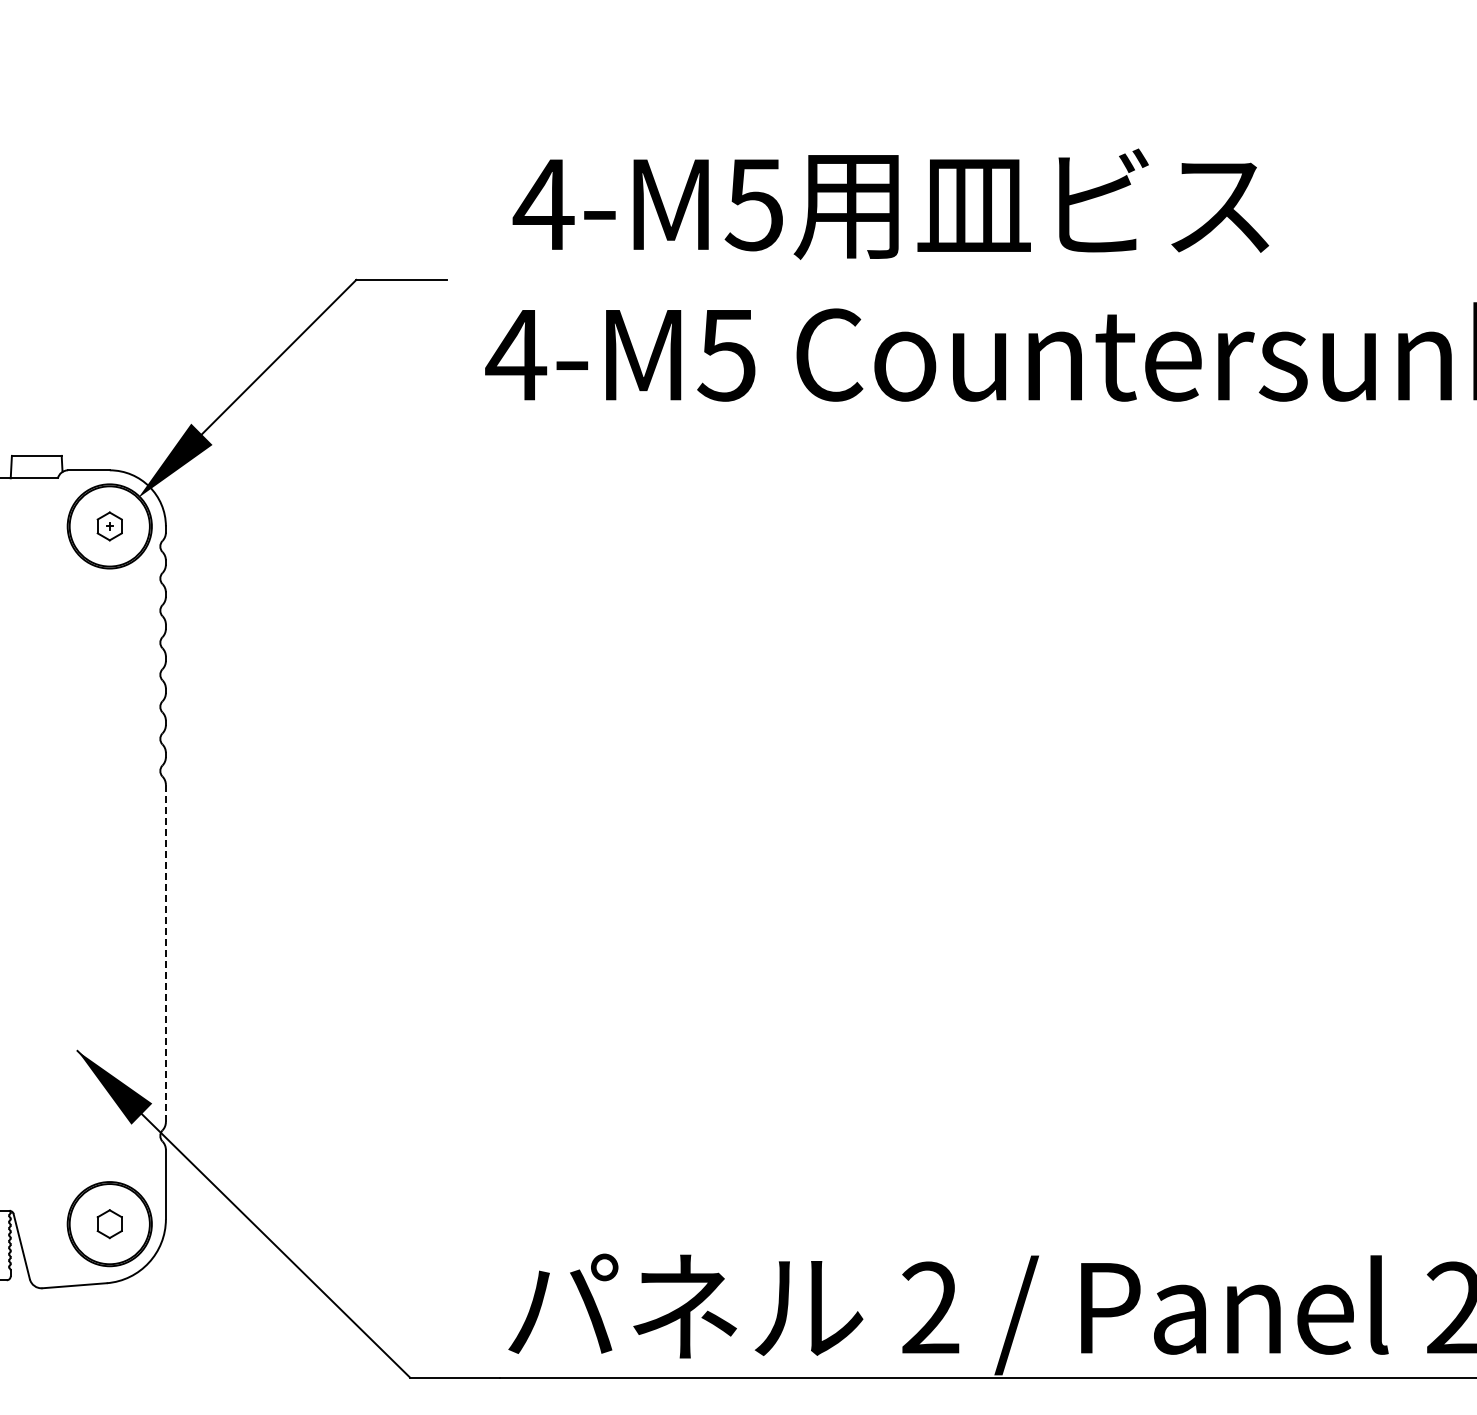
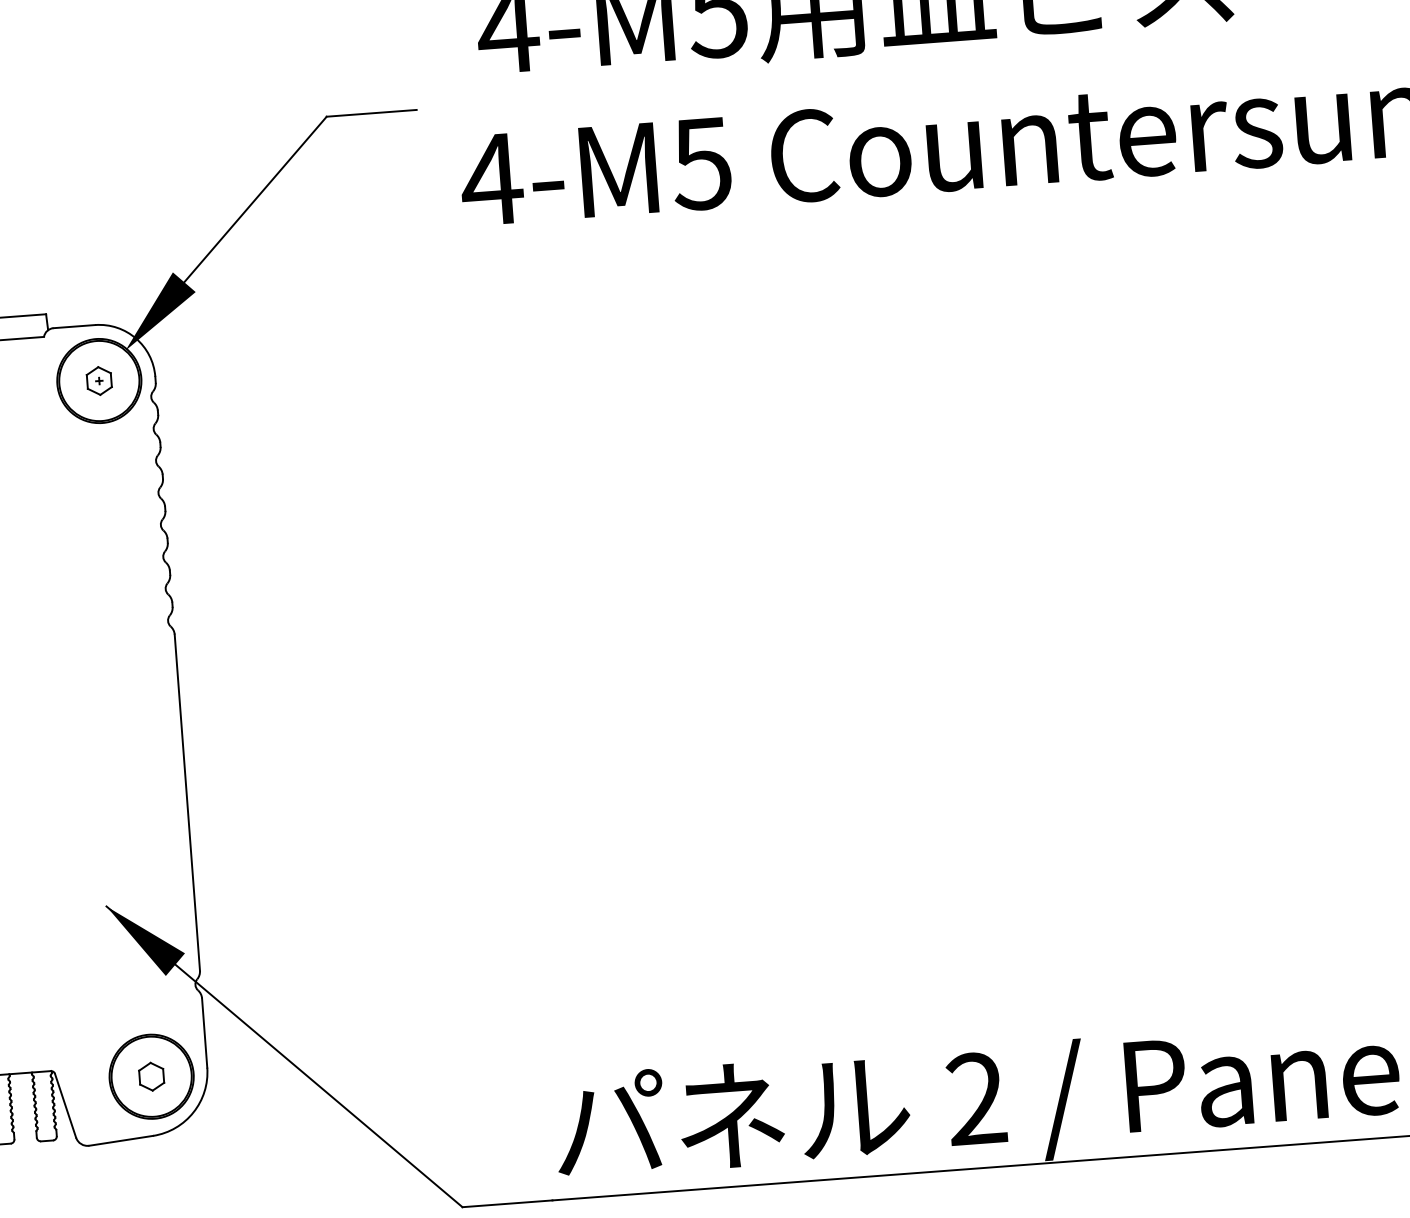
line: (165, 953) -> (186, 802), dashed -> solid

